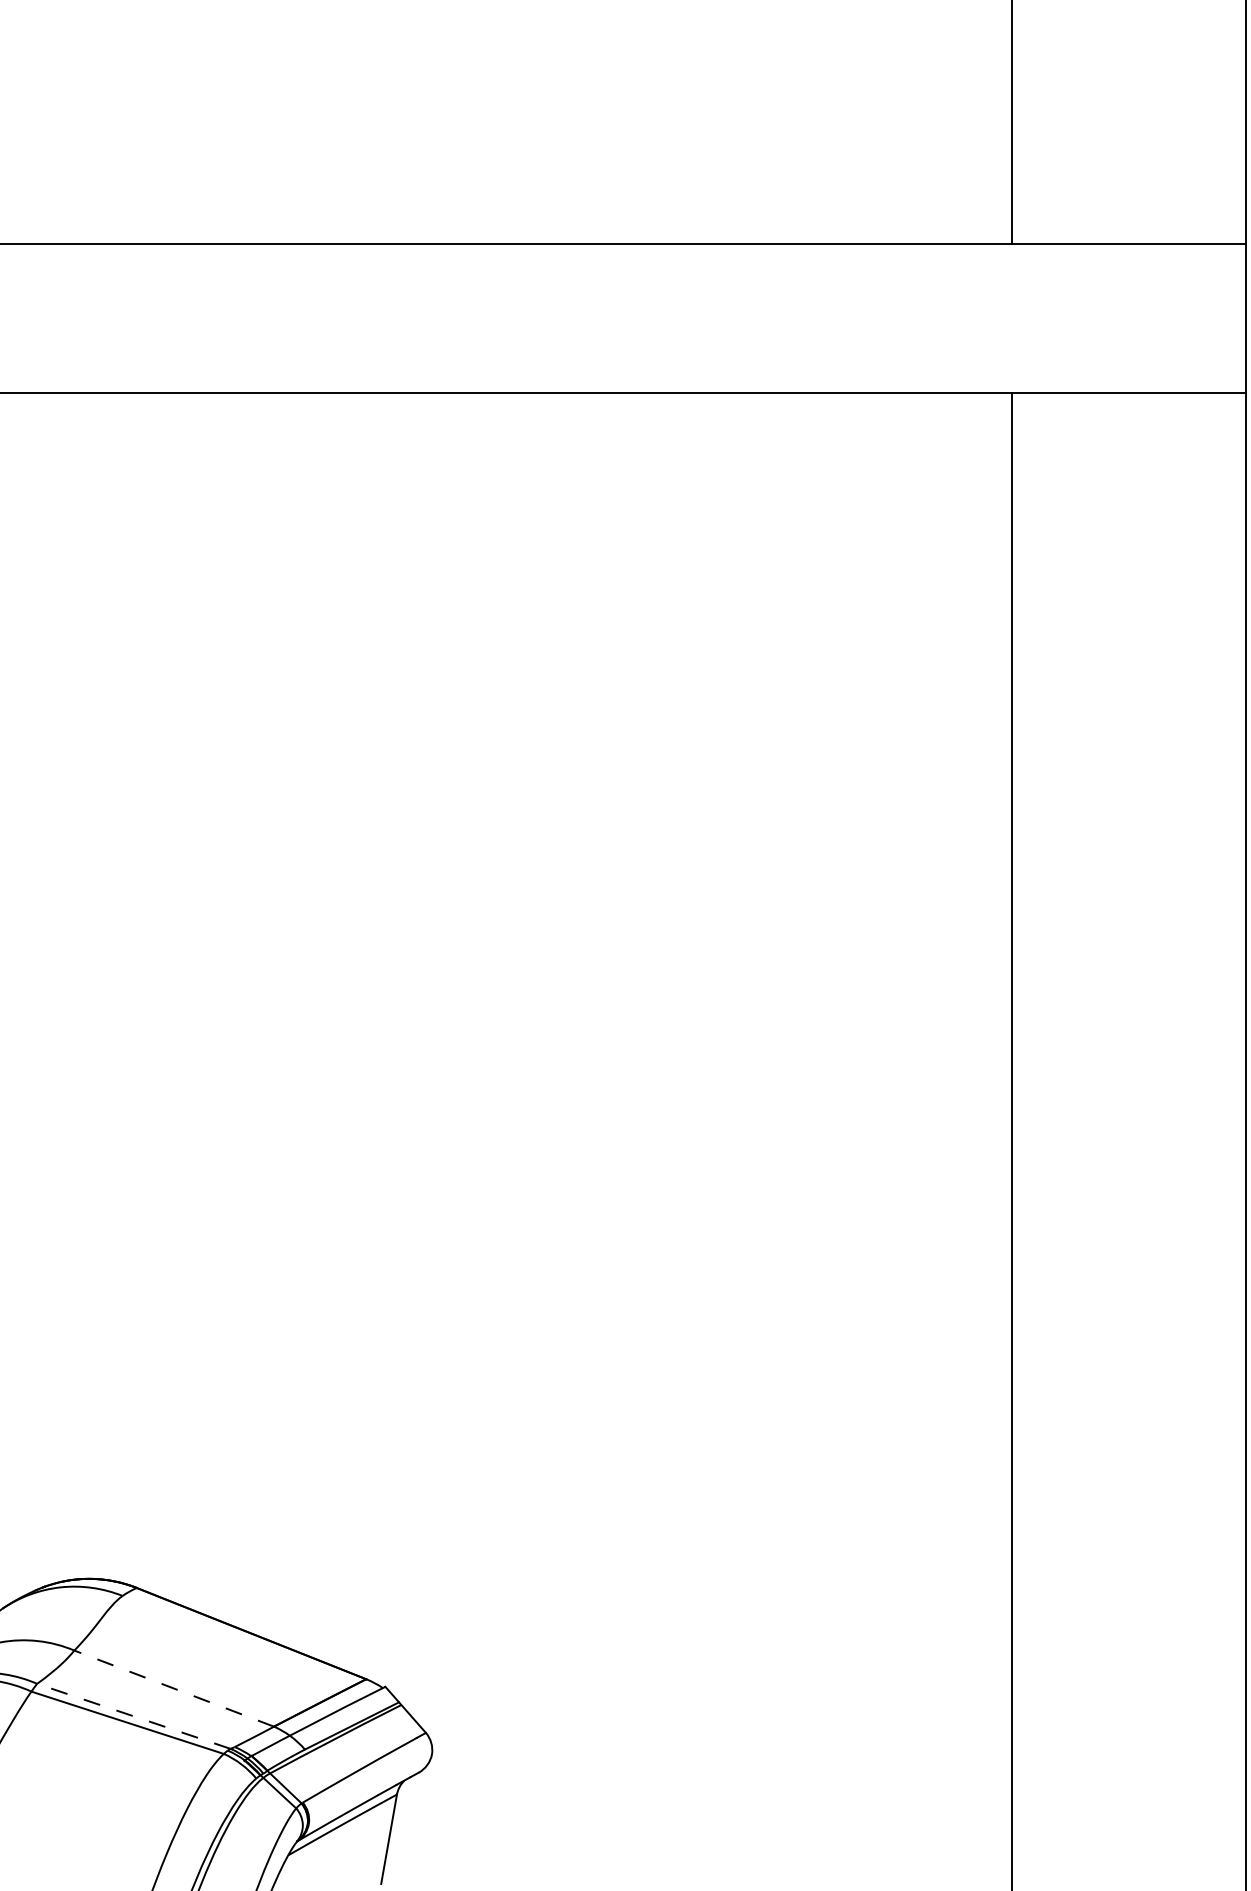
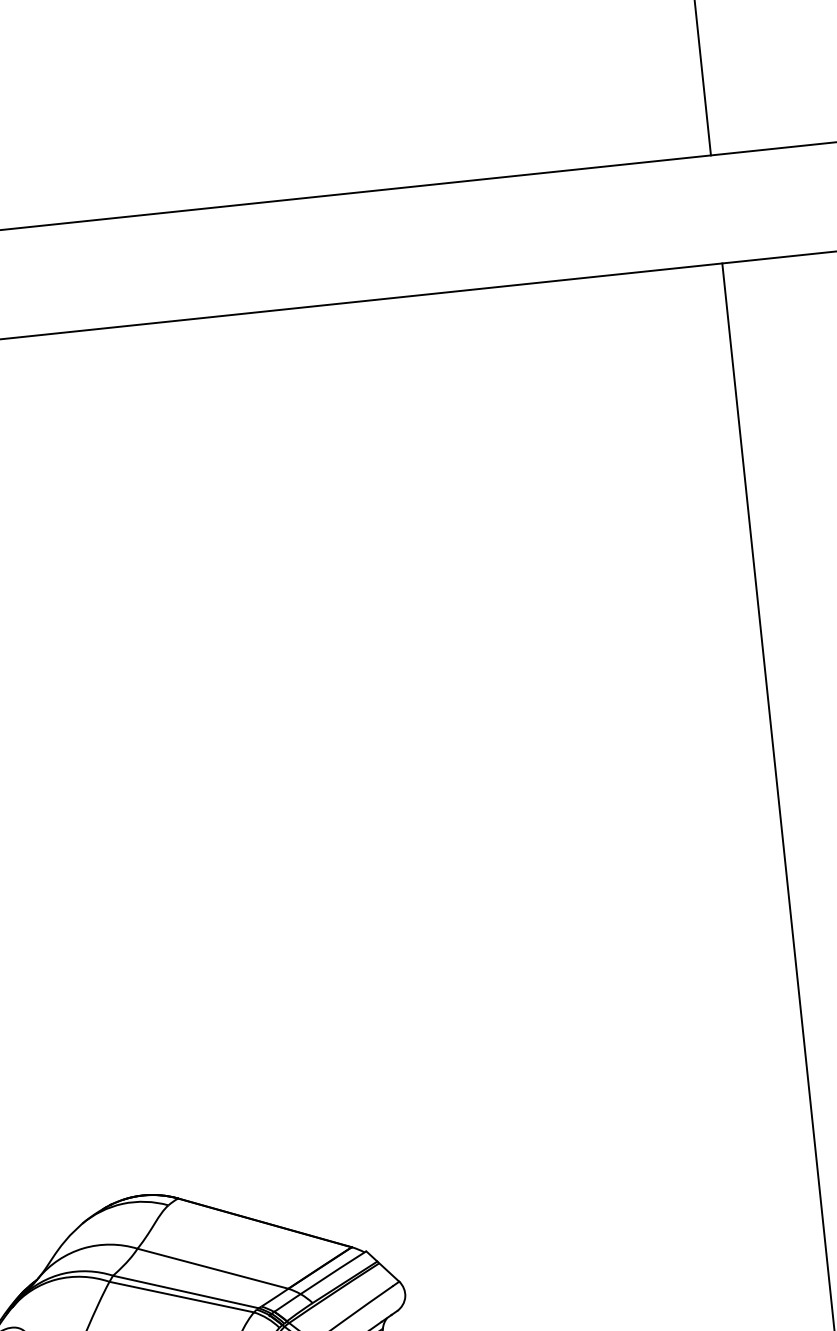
line: (174, 1688) -> (213, 1268), dashed -> solid
line: (133, 1716) -> (185, 1292), dashed -> solid

